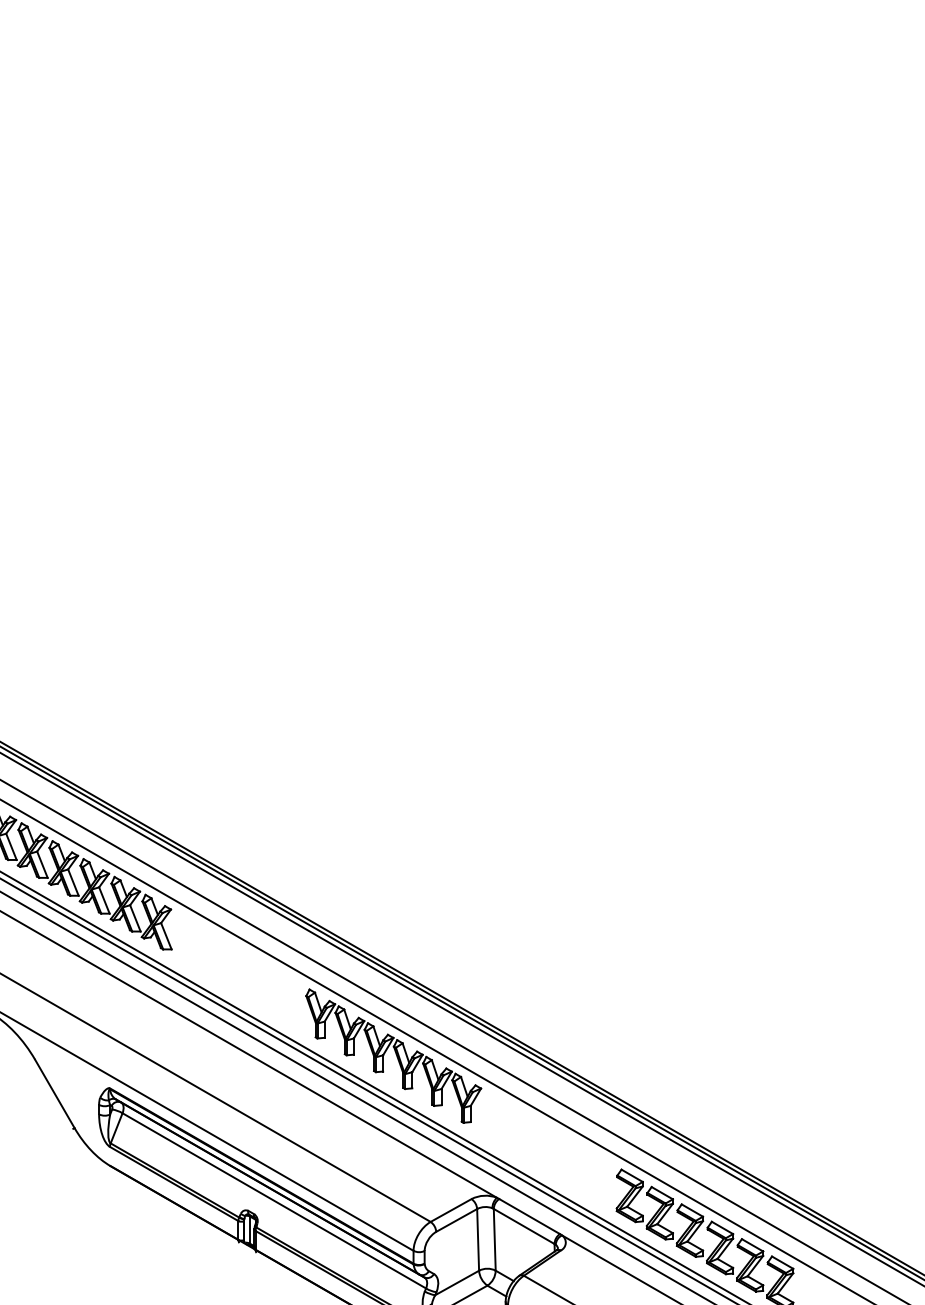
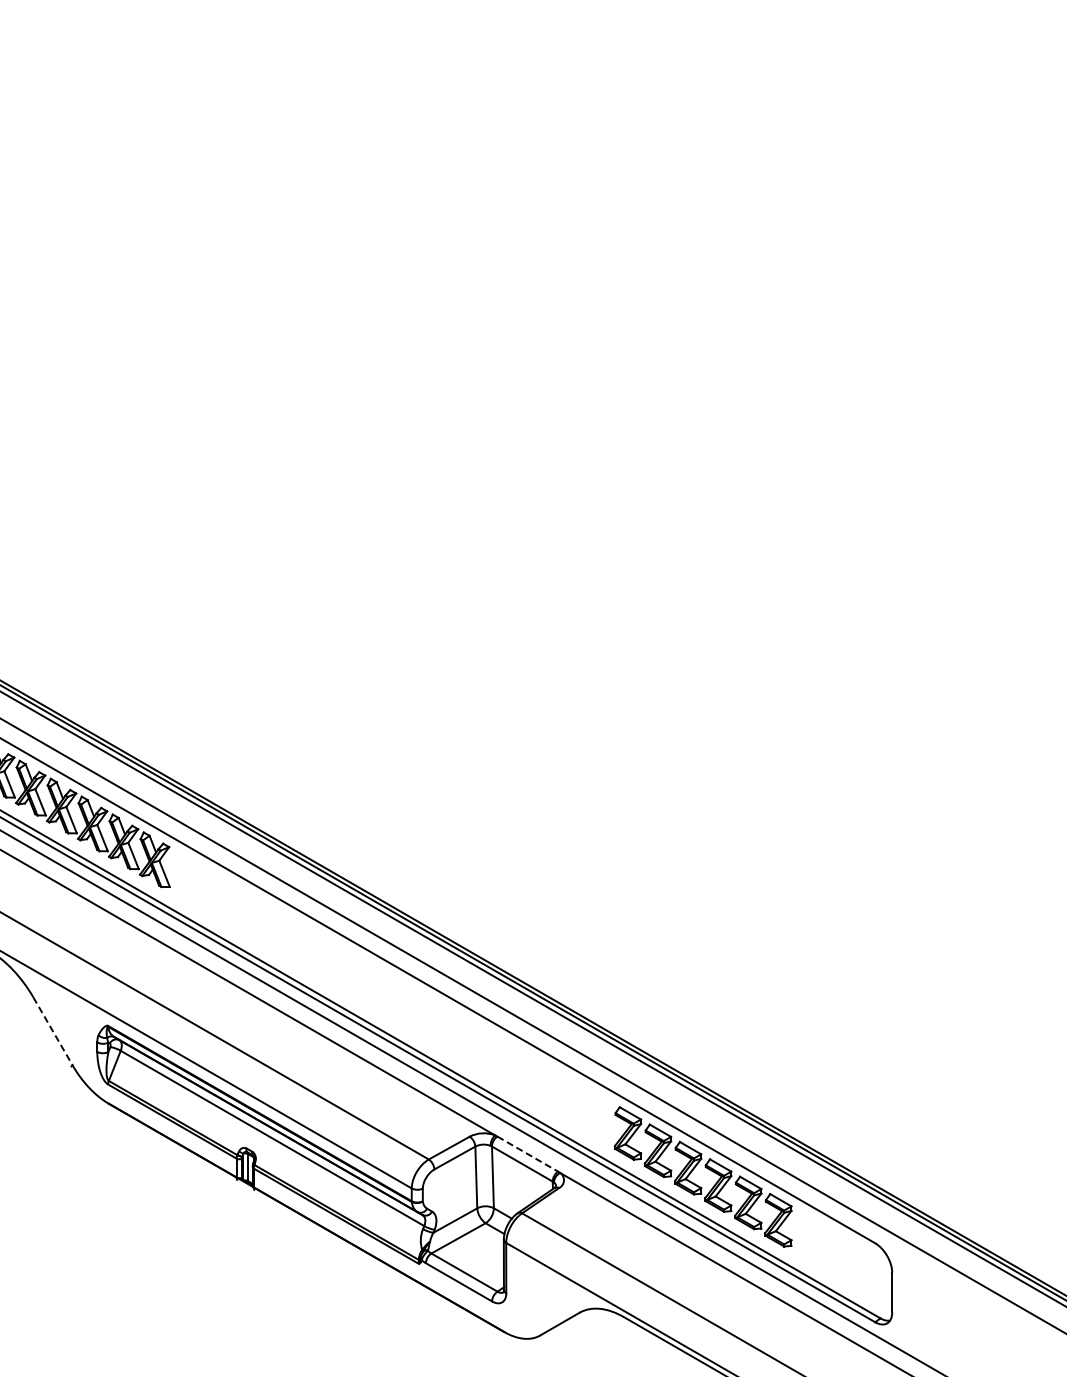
part: (393, 1055) -> (391, 993), removed
line: (55, 1093) -> (53, 1031), solid -> dashed
line: (530, 1216) -> (528, 1154), solid -> dashed

